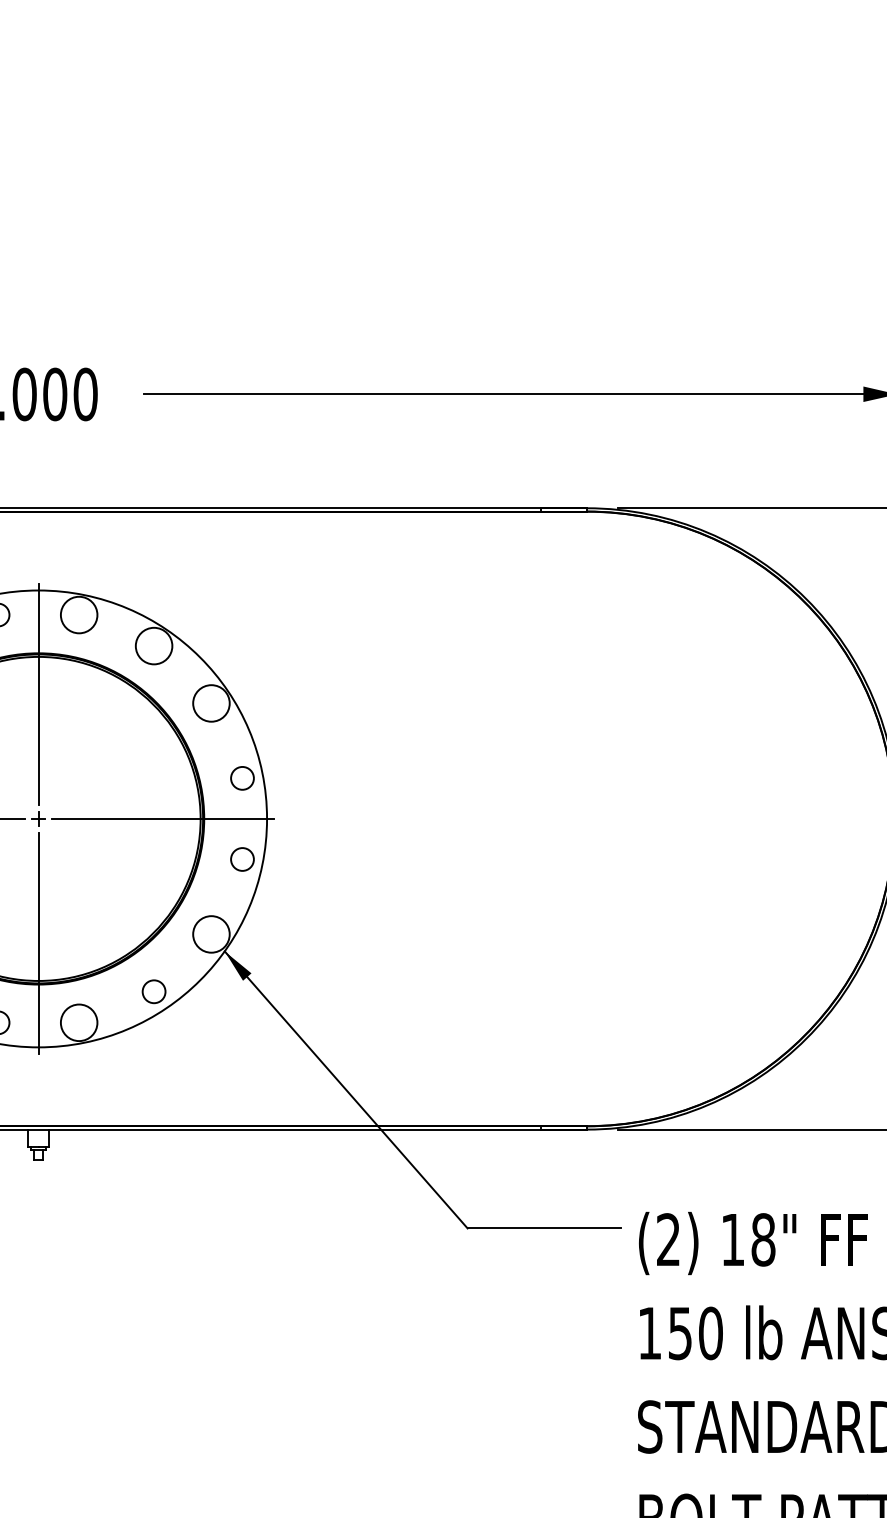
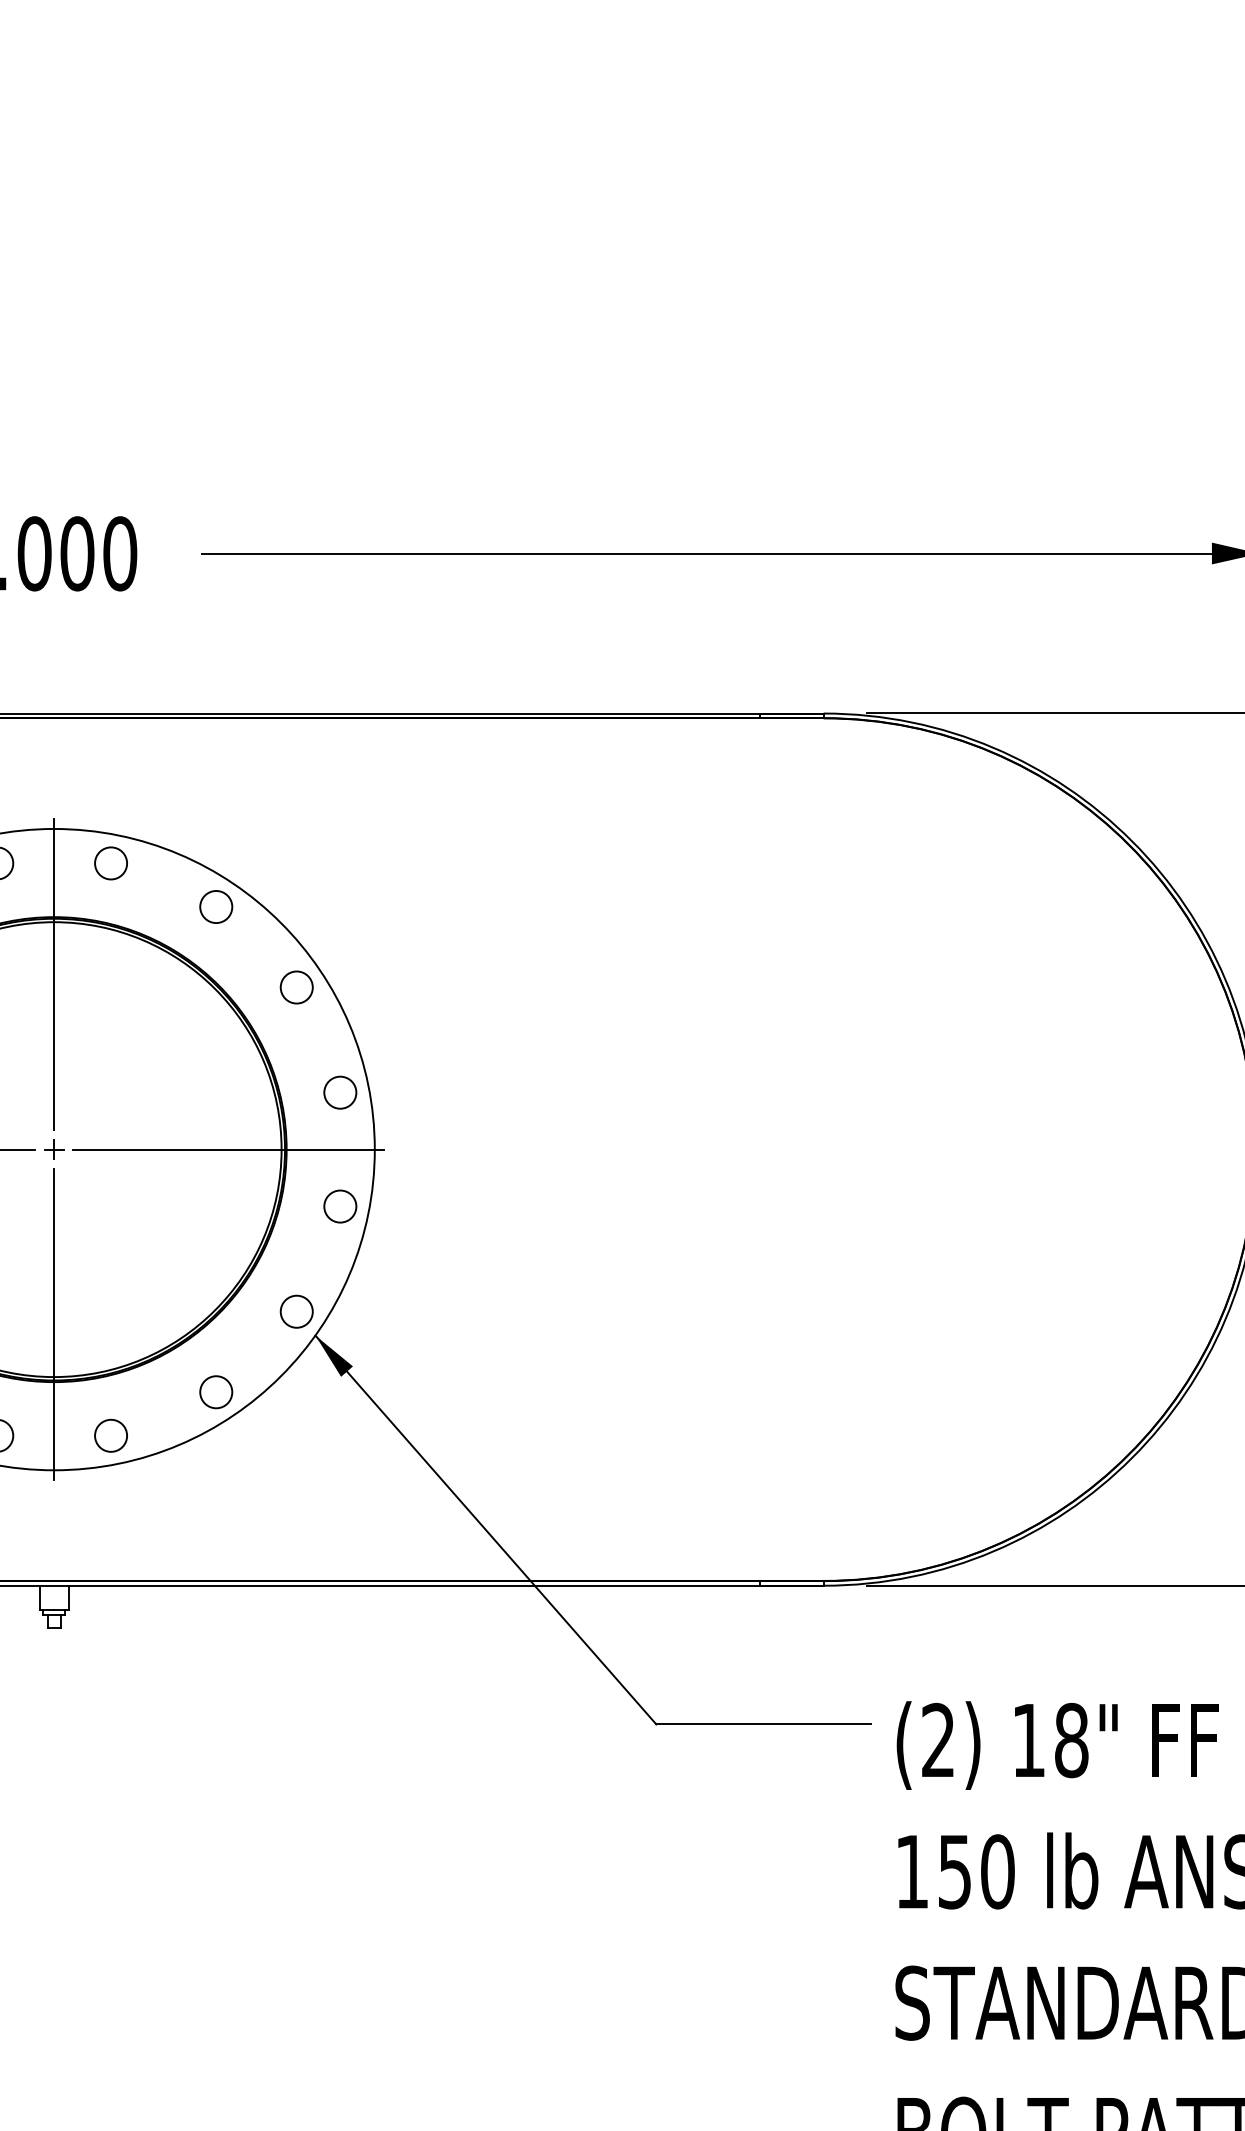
circle: (79, 615) -> (111, 863), size x0.62
circle: (154, 645) -> (216, 906), size x0.62
circle: (211, 703) -> (296, 987), size x0.62
circle: (211, 934) -> (296, 1311), size x0.62
circle: (79, 1022) -> (111, 1435), size x0.62

